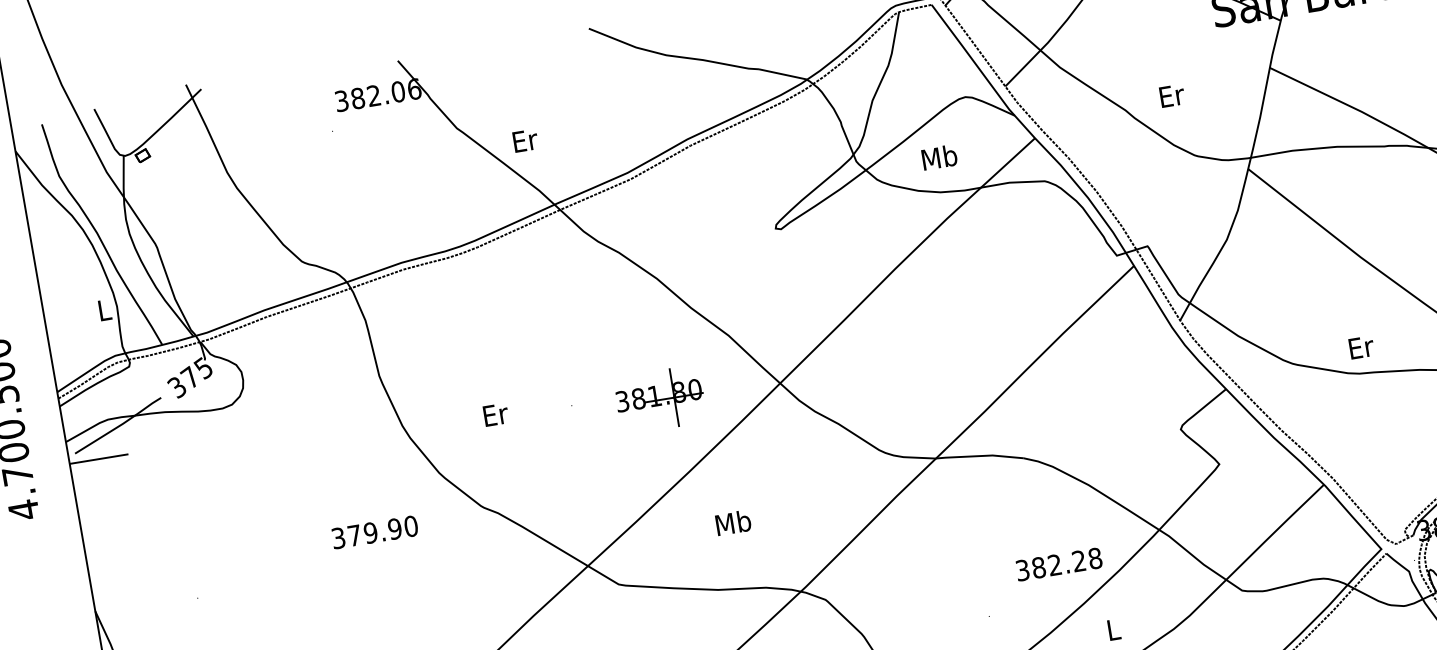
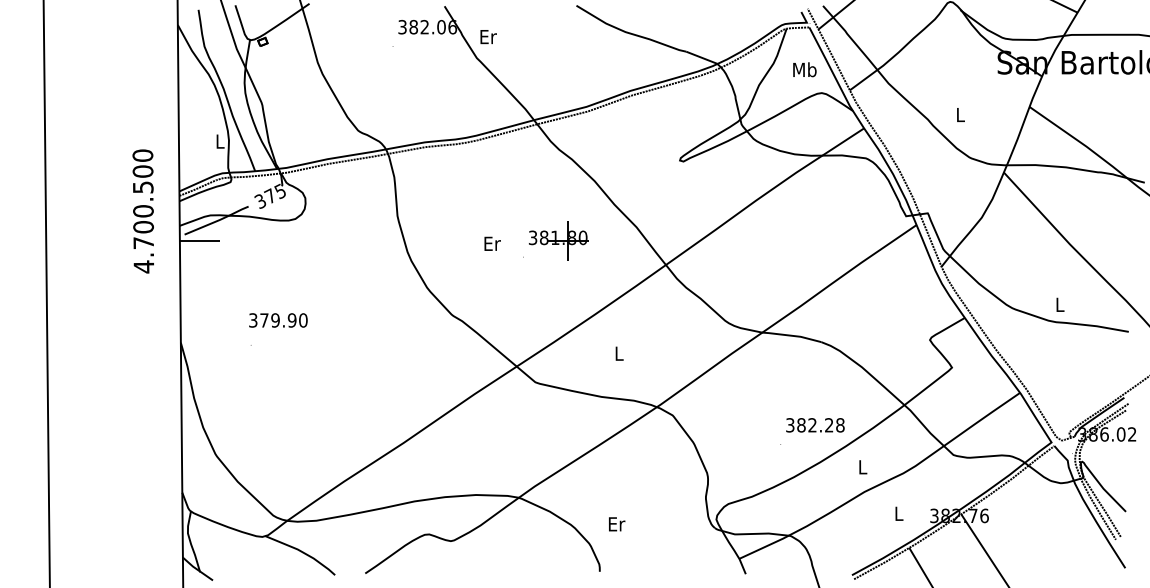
text: (1171, 96) -> (960, 115), Er -> L
text: (525, 141) -> (488, 37), moved
text: (938, 157) -> (804, 69), moved
text: (1361, 346) -> (1060, 304), Er -> L
part: (660, 399) -> (558, 240), moved
text: (495, 414) -> (492, 243), moved
text: (732, 522) -> (618, 353), Mb -> L
text: (375, 532) -> (278, 320), moved
text: (1059, 564) -> (815, 425), moved

